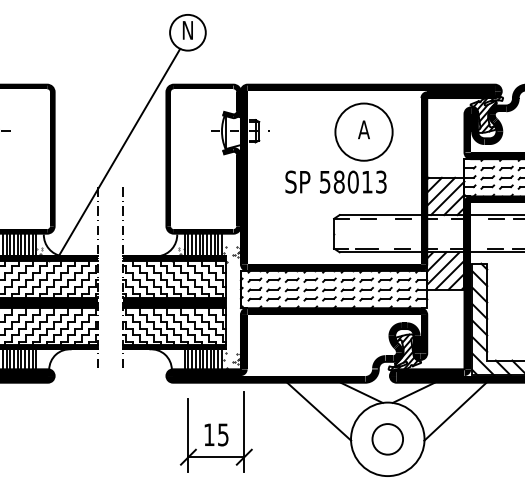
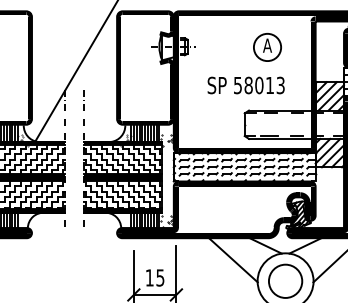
circle: (363, 132) -> (267, 47), size x0.62
circle: (387, 439) -> (285, 281), size x1.43

